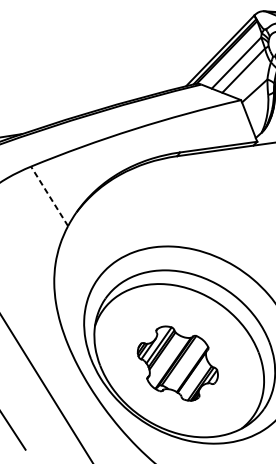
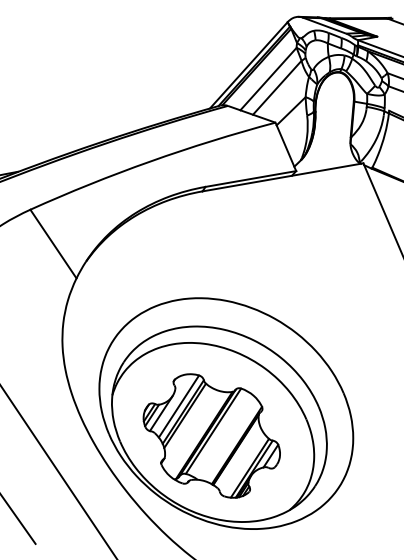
line: (49, 195) -> (53, 243), dashed -> solid
part: (177, 363) -> (211, 435), size x1.43

